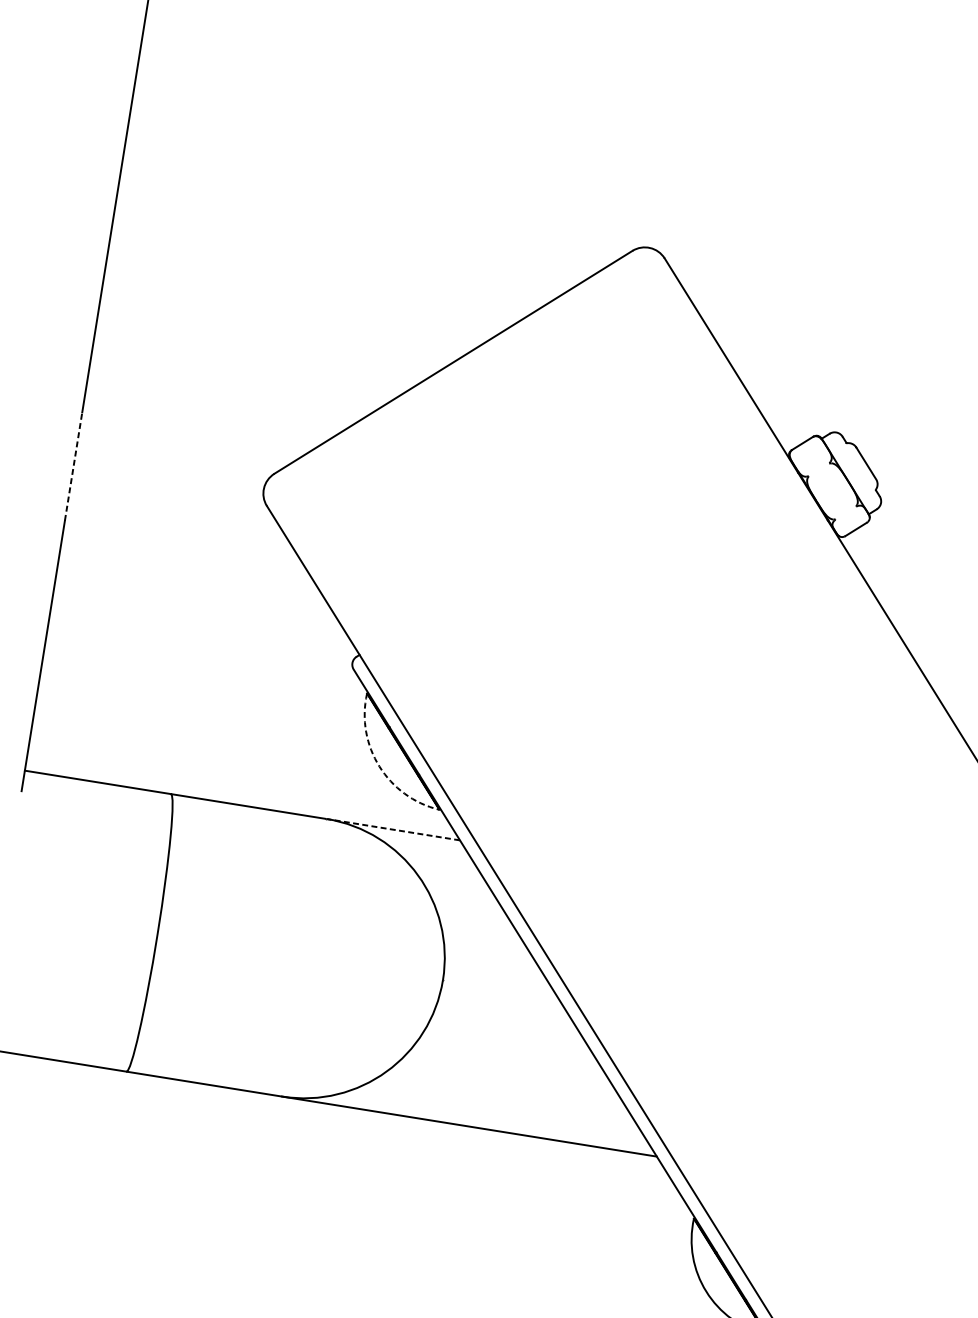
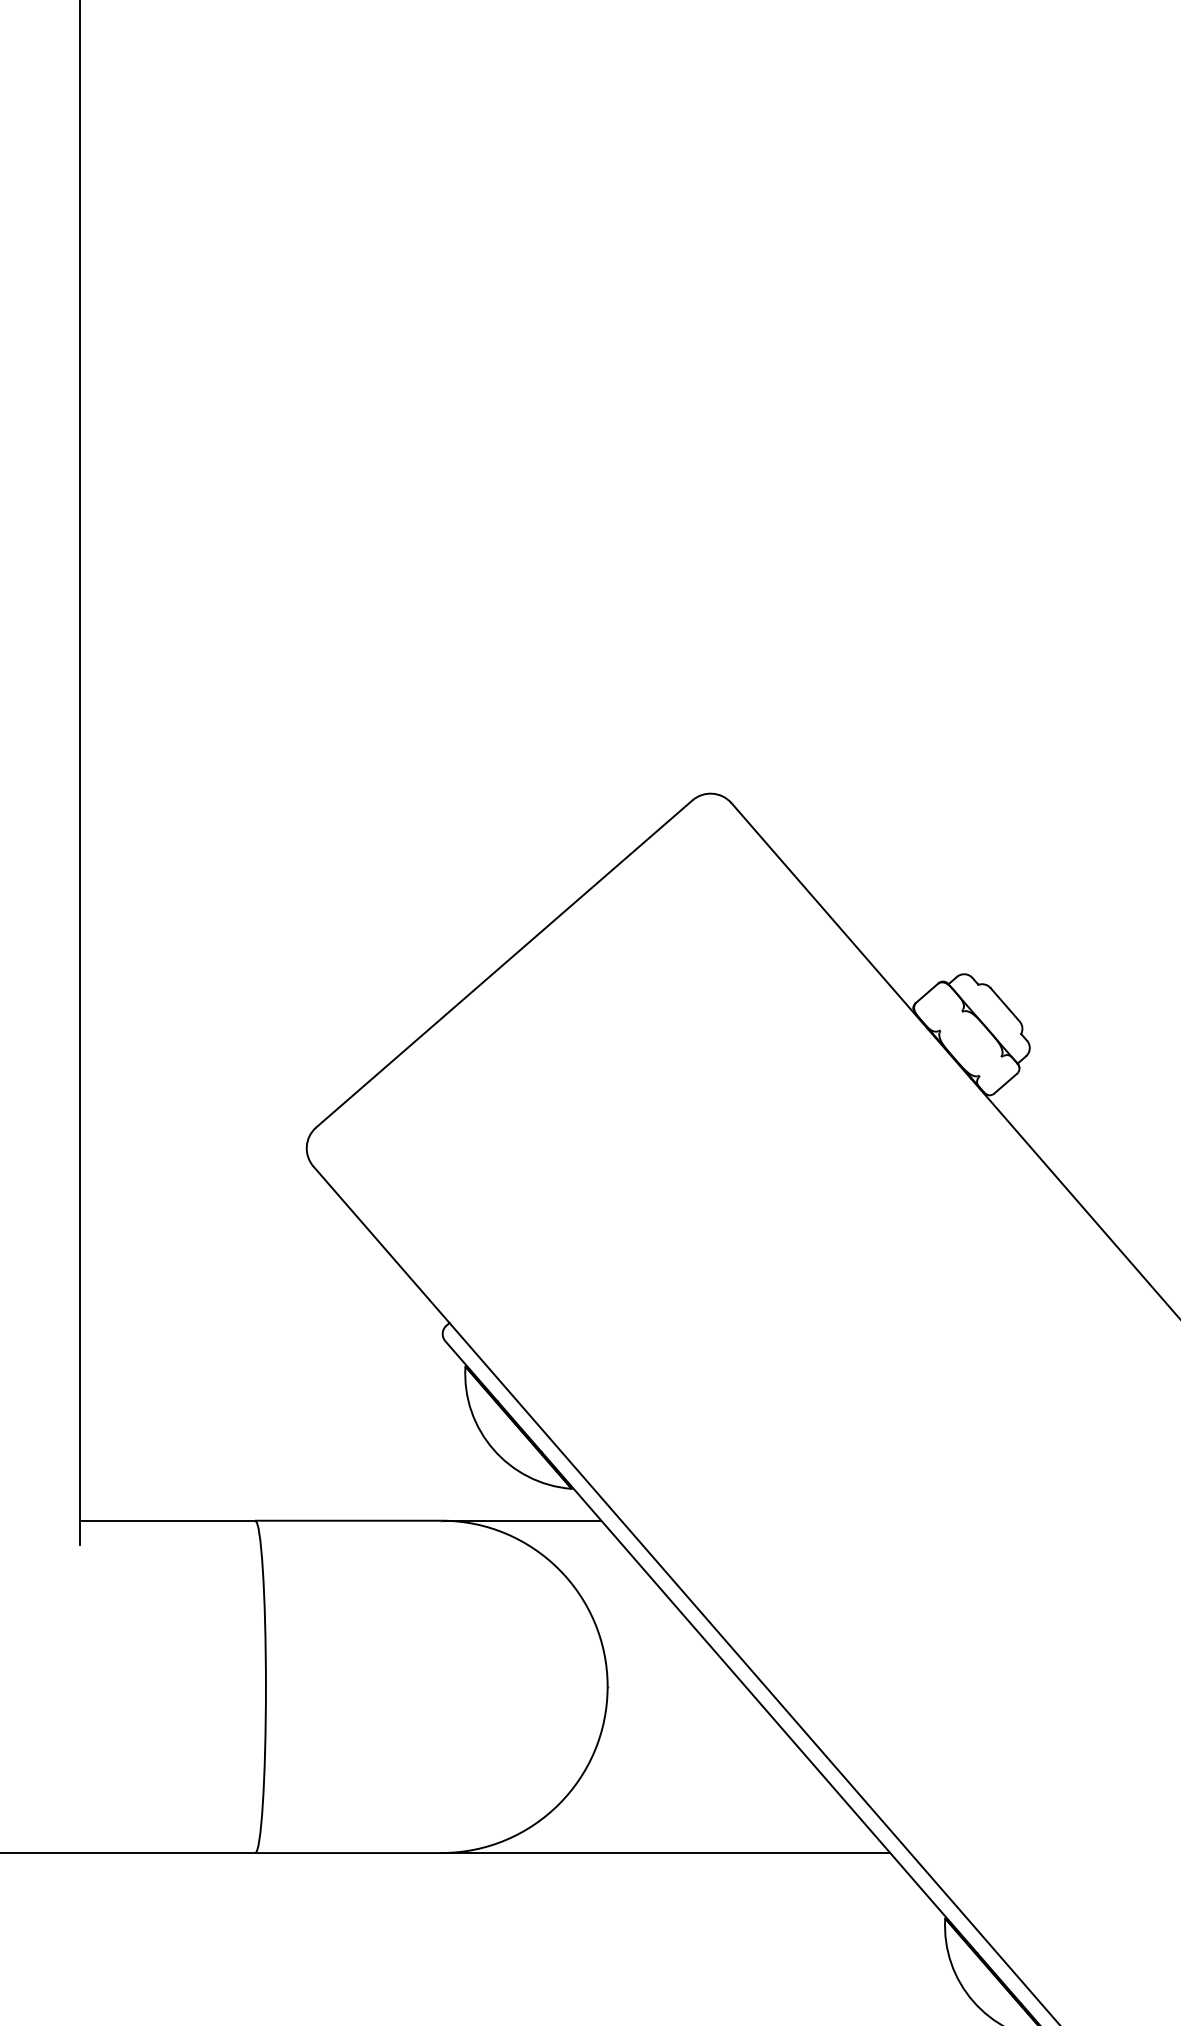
line: (73, 466) -> (80, 1156), dashed -> solid
arc: (379, 766) -> (493, 1449), dashed -> solid
line: (393, 829) -> (521, 1520), dashed -> solid

